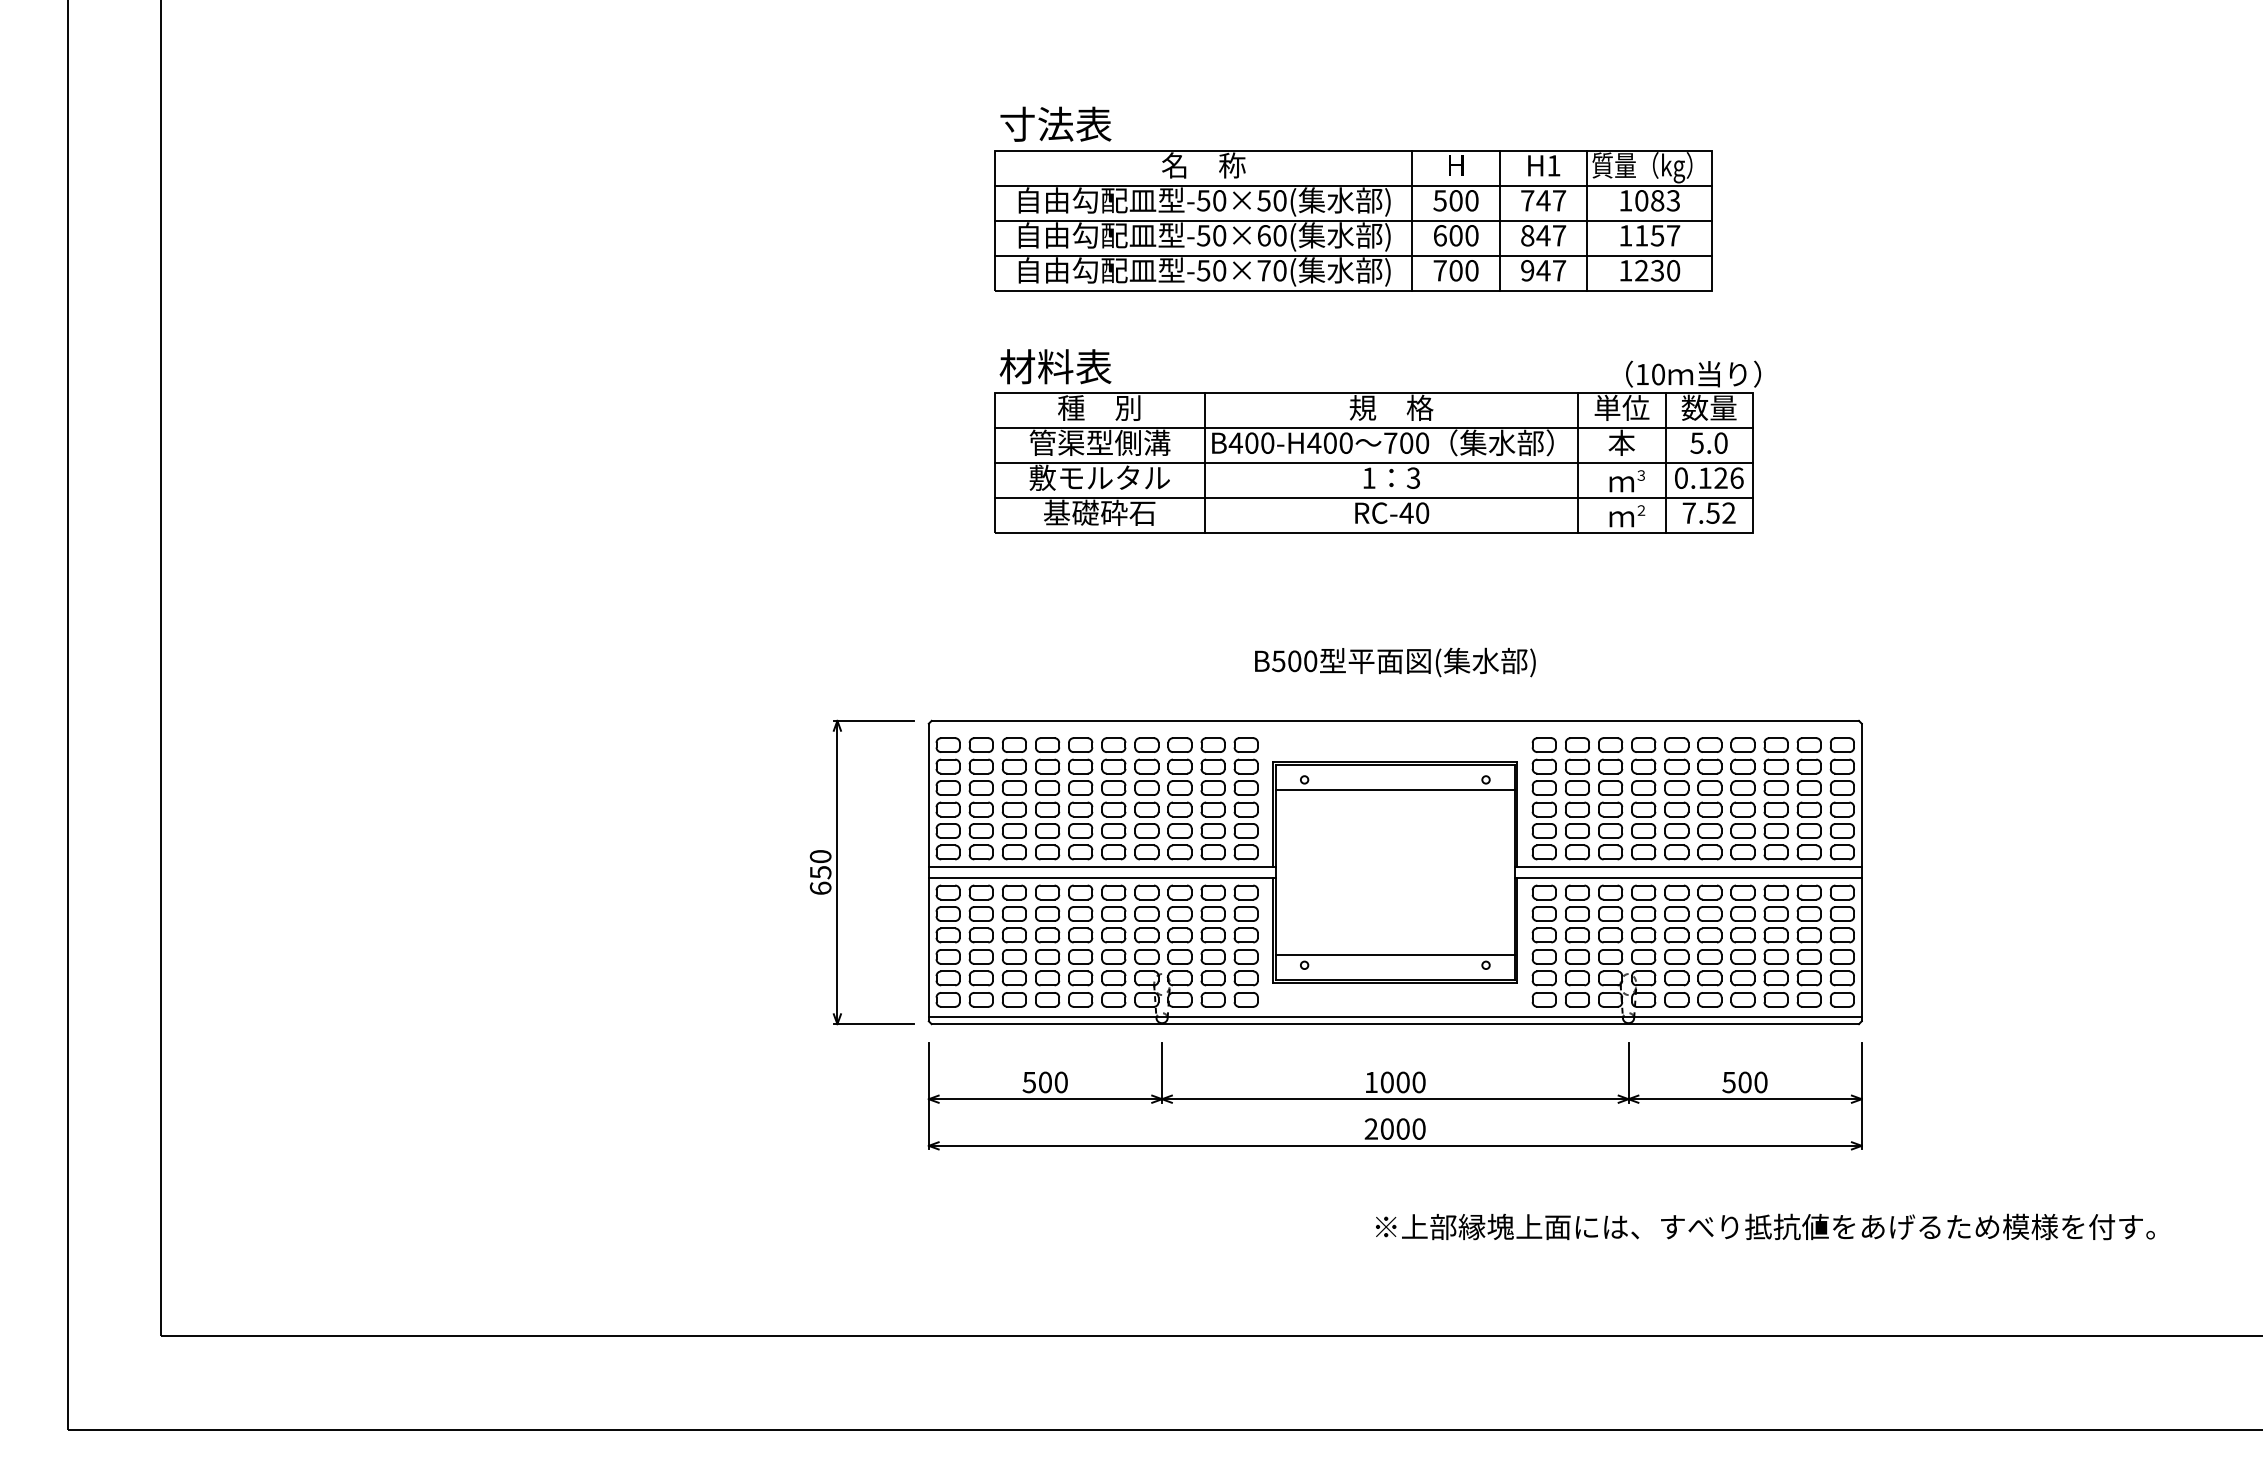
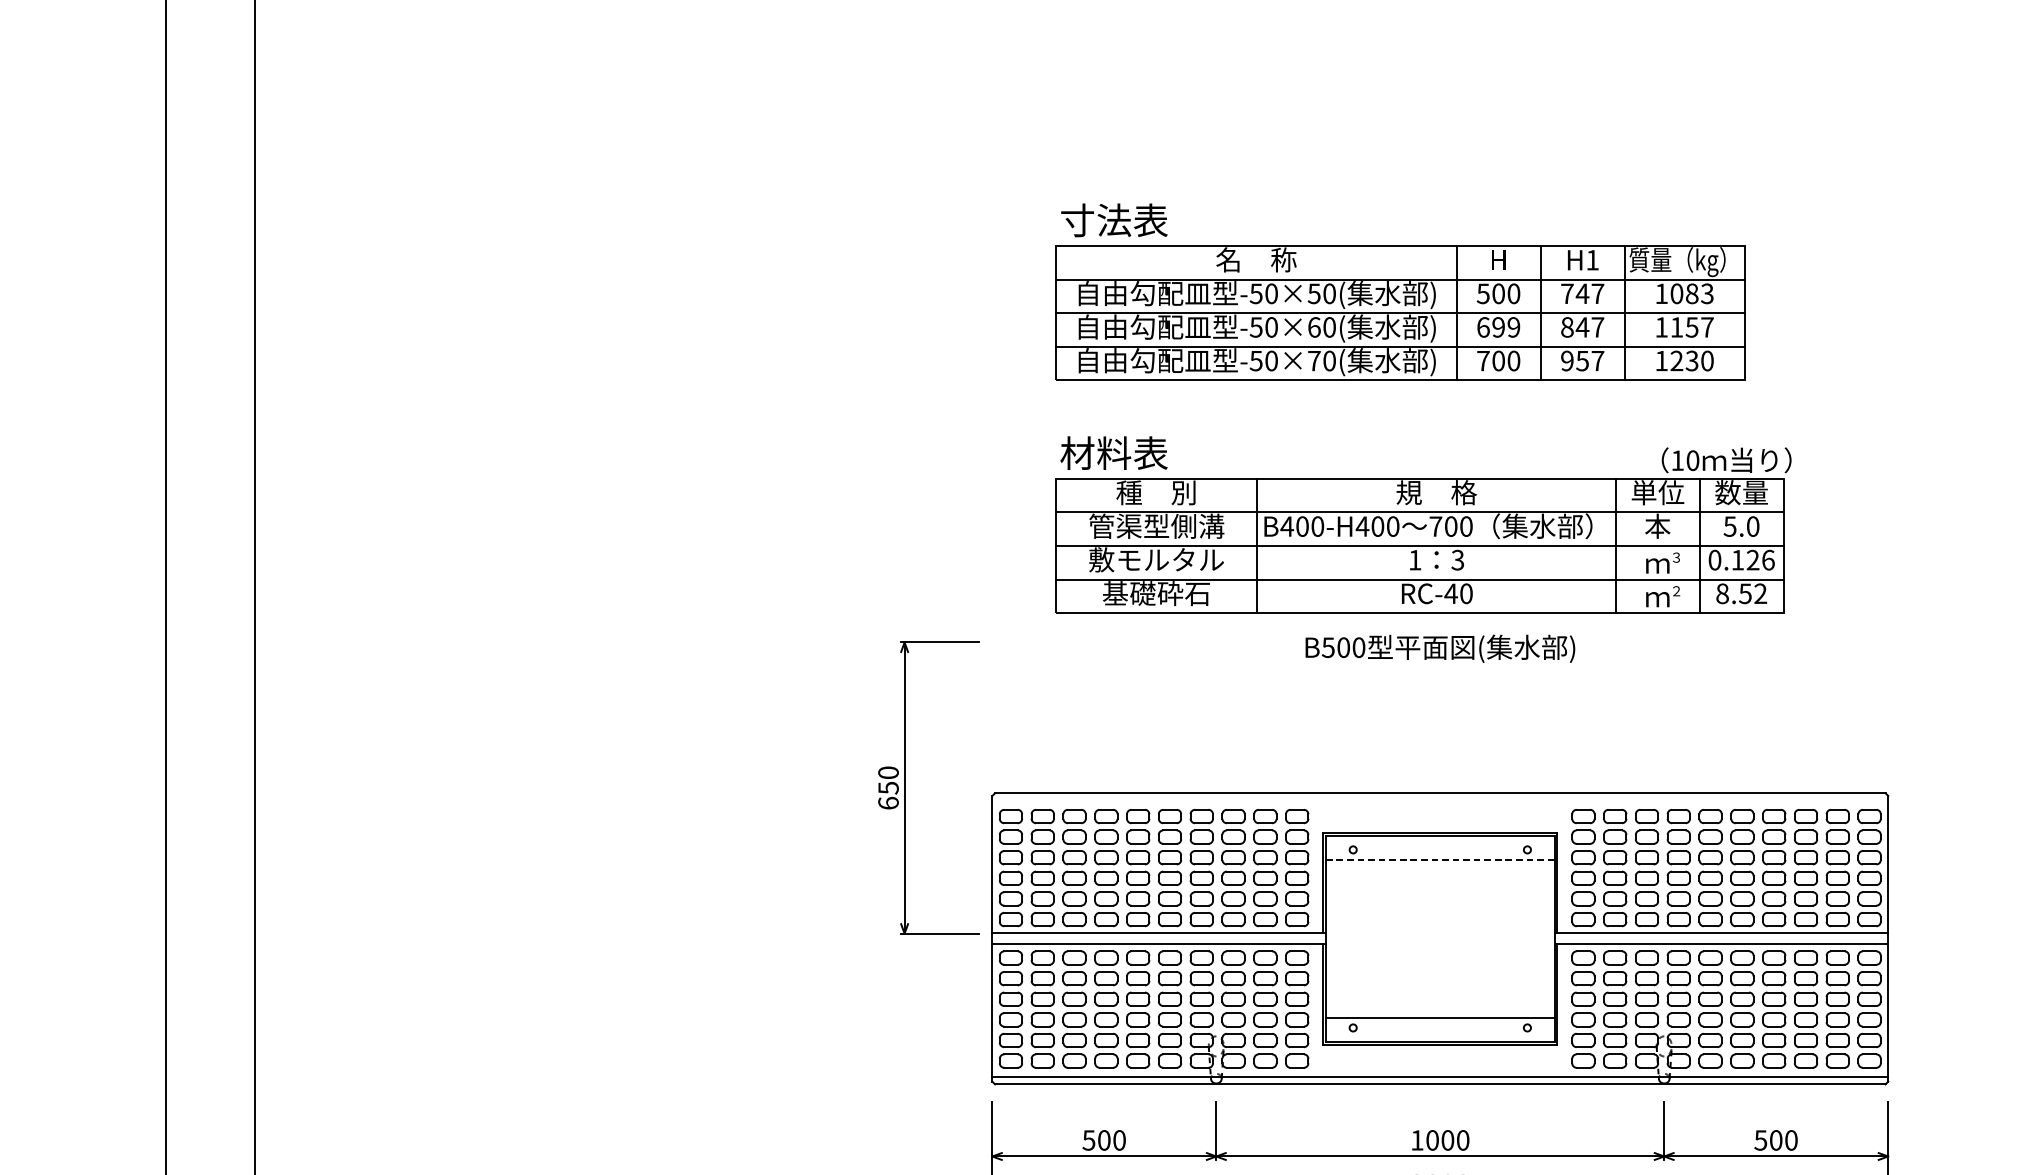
text: (1463, 235) -> (1505, 327), 600 -> 699
text: (1543, 270) -> (1582, 360), 947 -> 957
text: (1688, 512) -> (1721, 593), 7.52 -> 8.52
text: (1395, 662) -> (1440, 648), moved
line: (1395, 790) -> (1440, 860), solid -> dashed
part: (837, 872) -> (904, 788), moved

